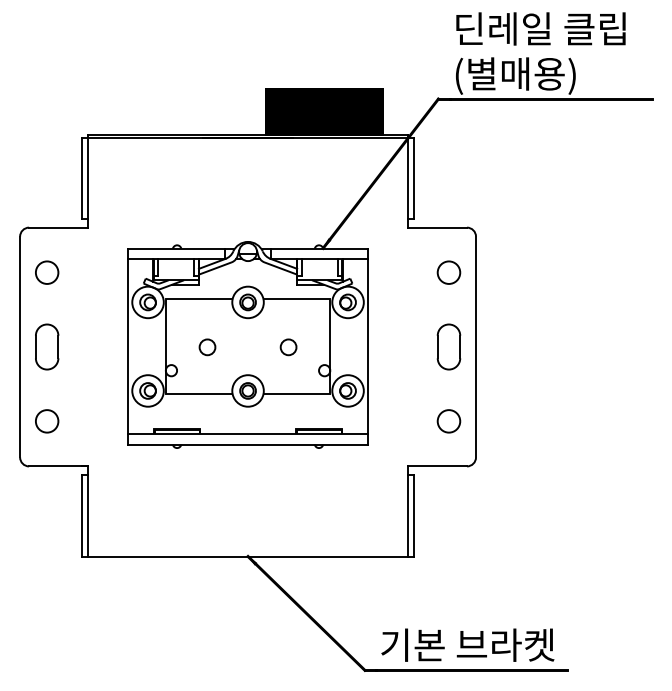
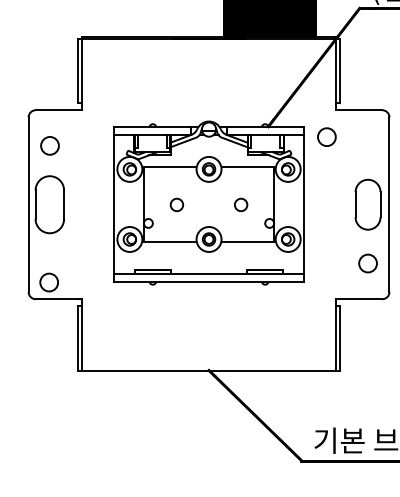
circle: (448, 272) -> (326, 137), moved
part: (47, 346) -> (50, 204), size x1.6
part: (448, 346) -> (367, 204), size x1.4
circle: (47, 421) -> (49, 282), moved

